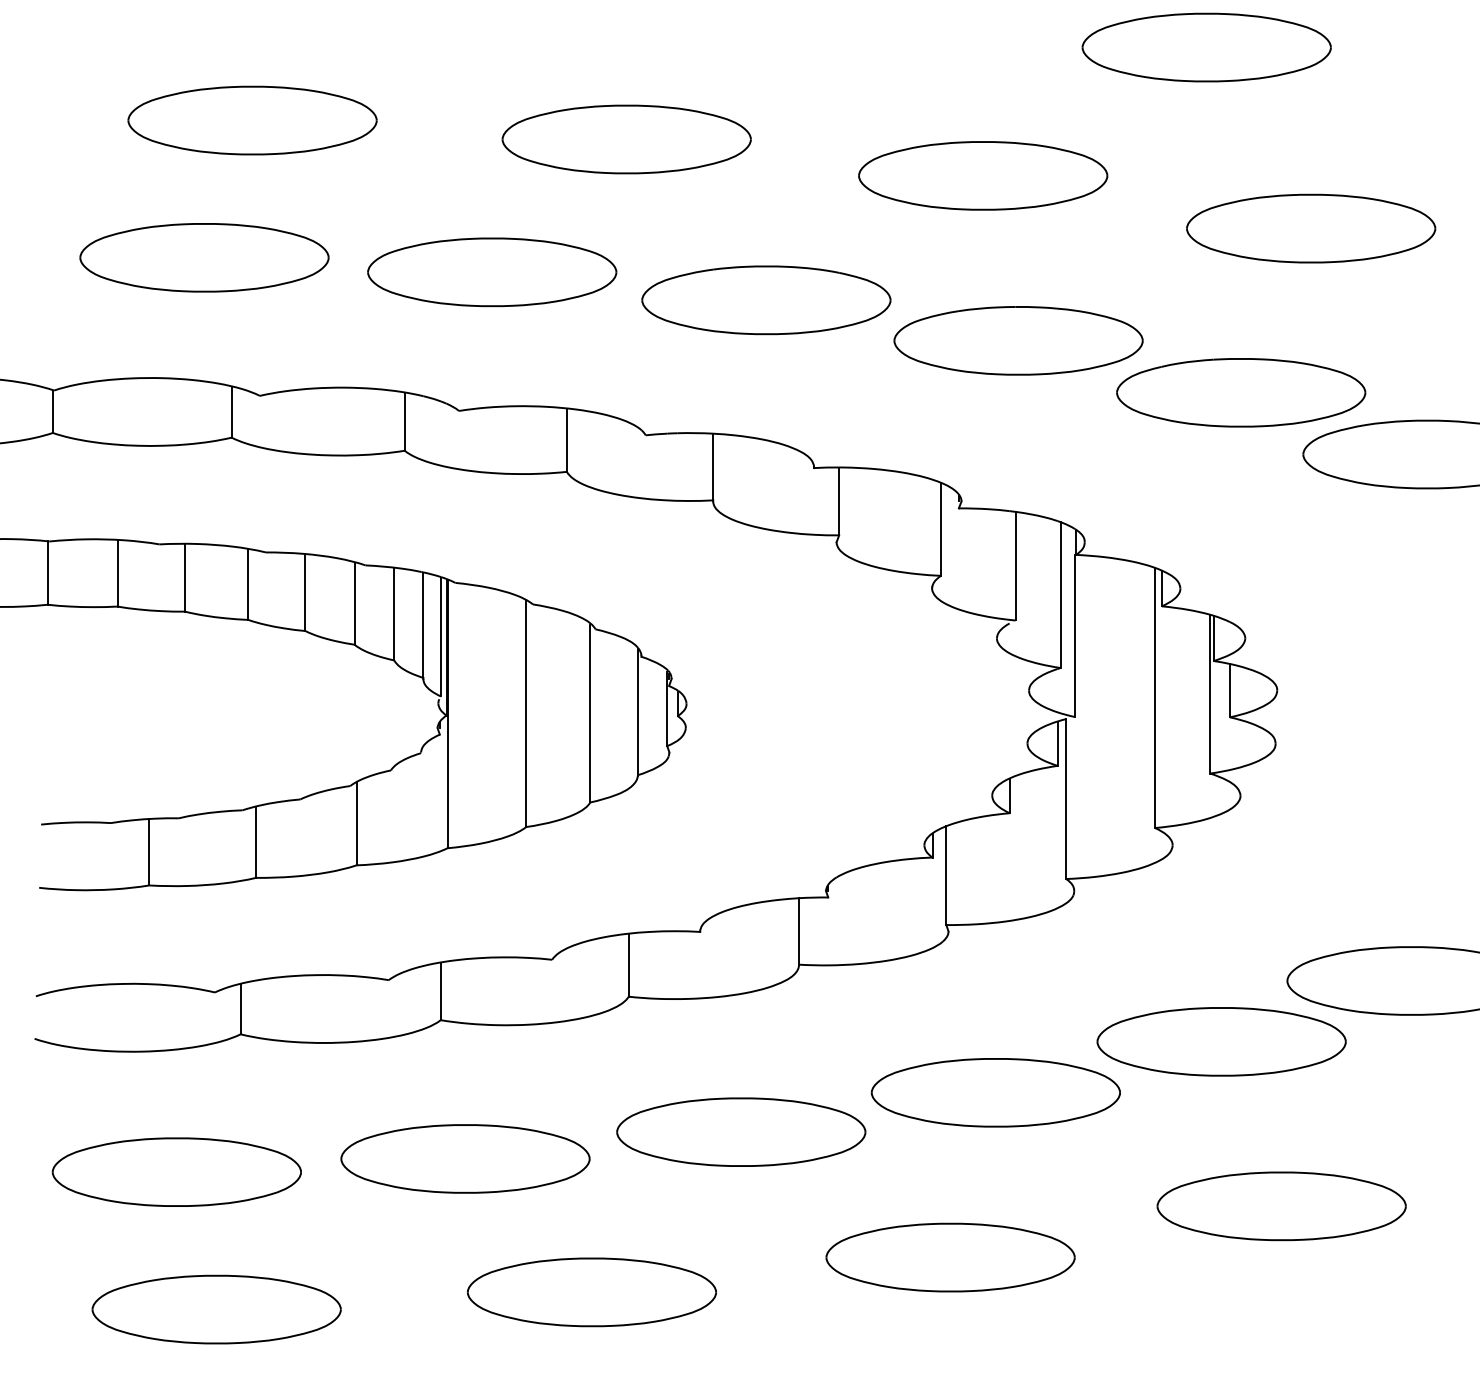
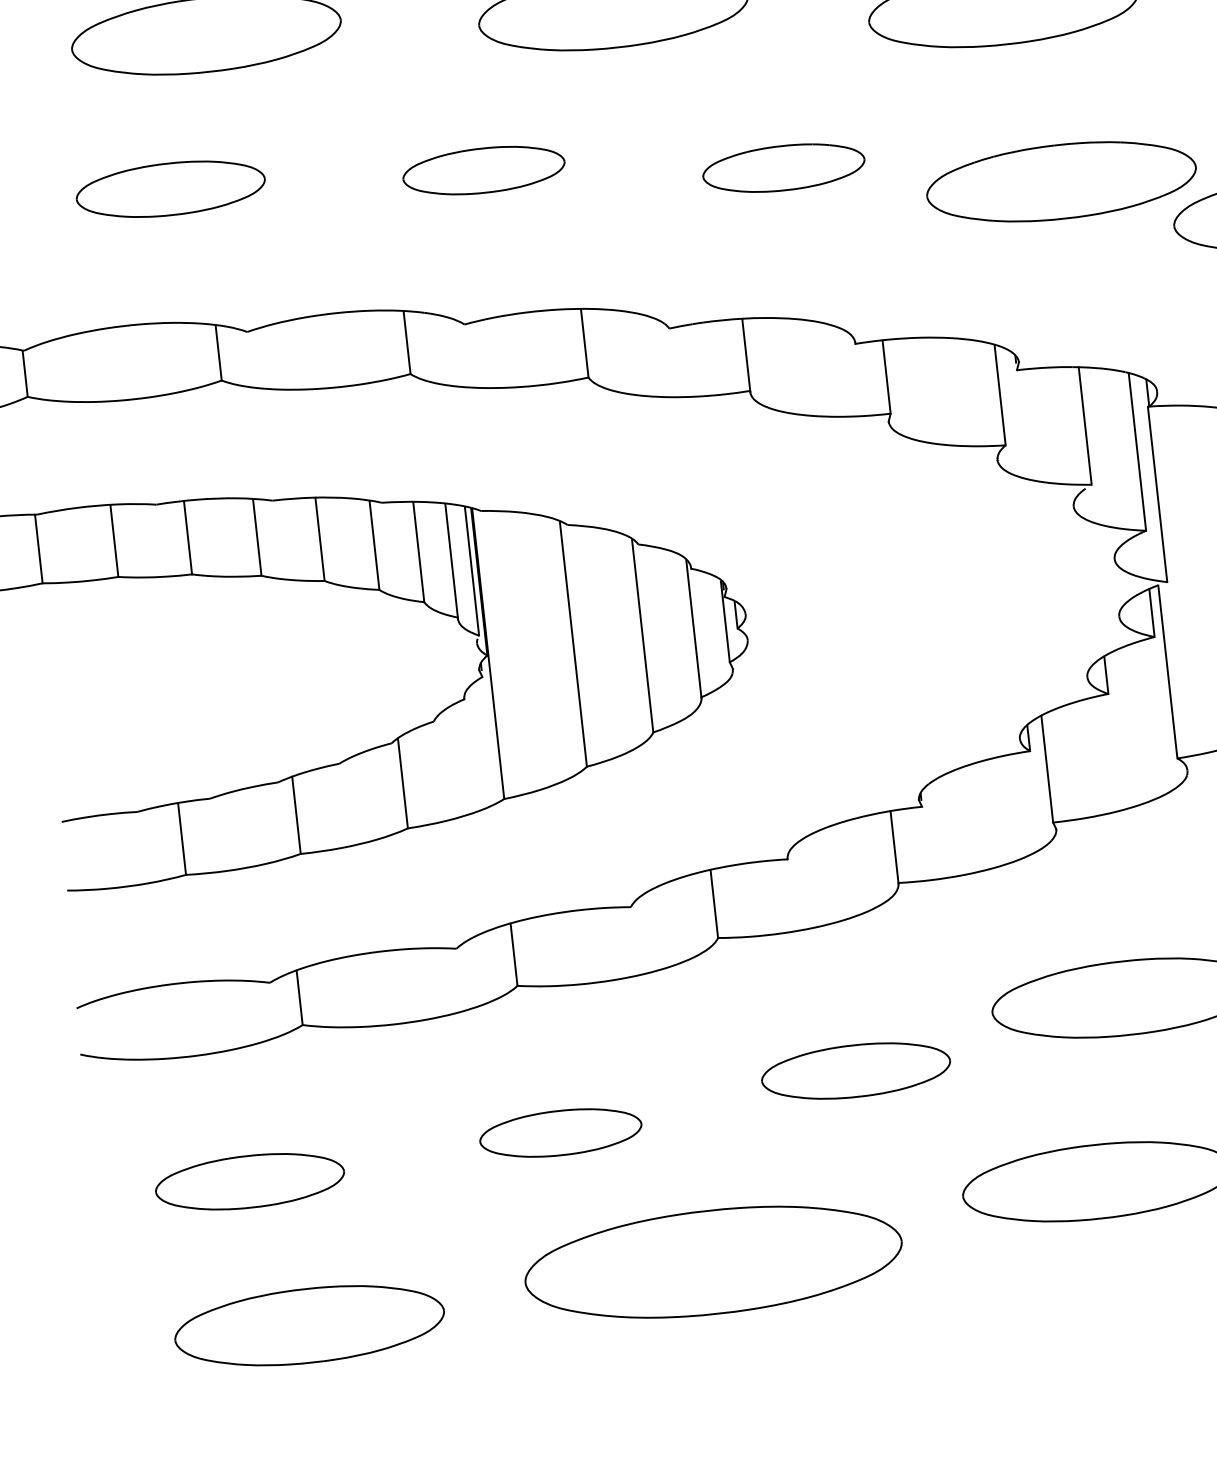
part: (204, 257) -> (170, 188), size x0.7
part: (492, 272) -> (484, 170), size x0.6
part: (766, 300) -> (783, 168), size x0.6
part: (741, 1131) -> (856, 1070), size x0.7
part: (465, 1158) -> (560, 1132), size x0.6
part: (176, 1171) -> (249, 1181), size x0.7
part: (591, 1292) -> (713, 1262), size x1.4

